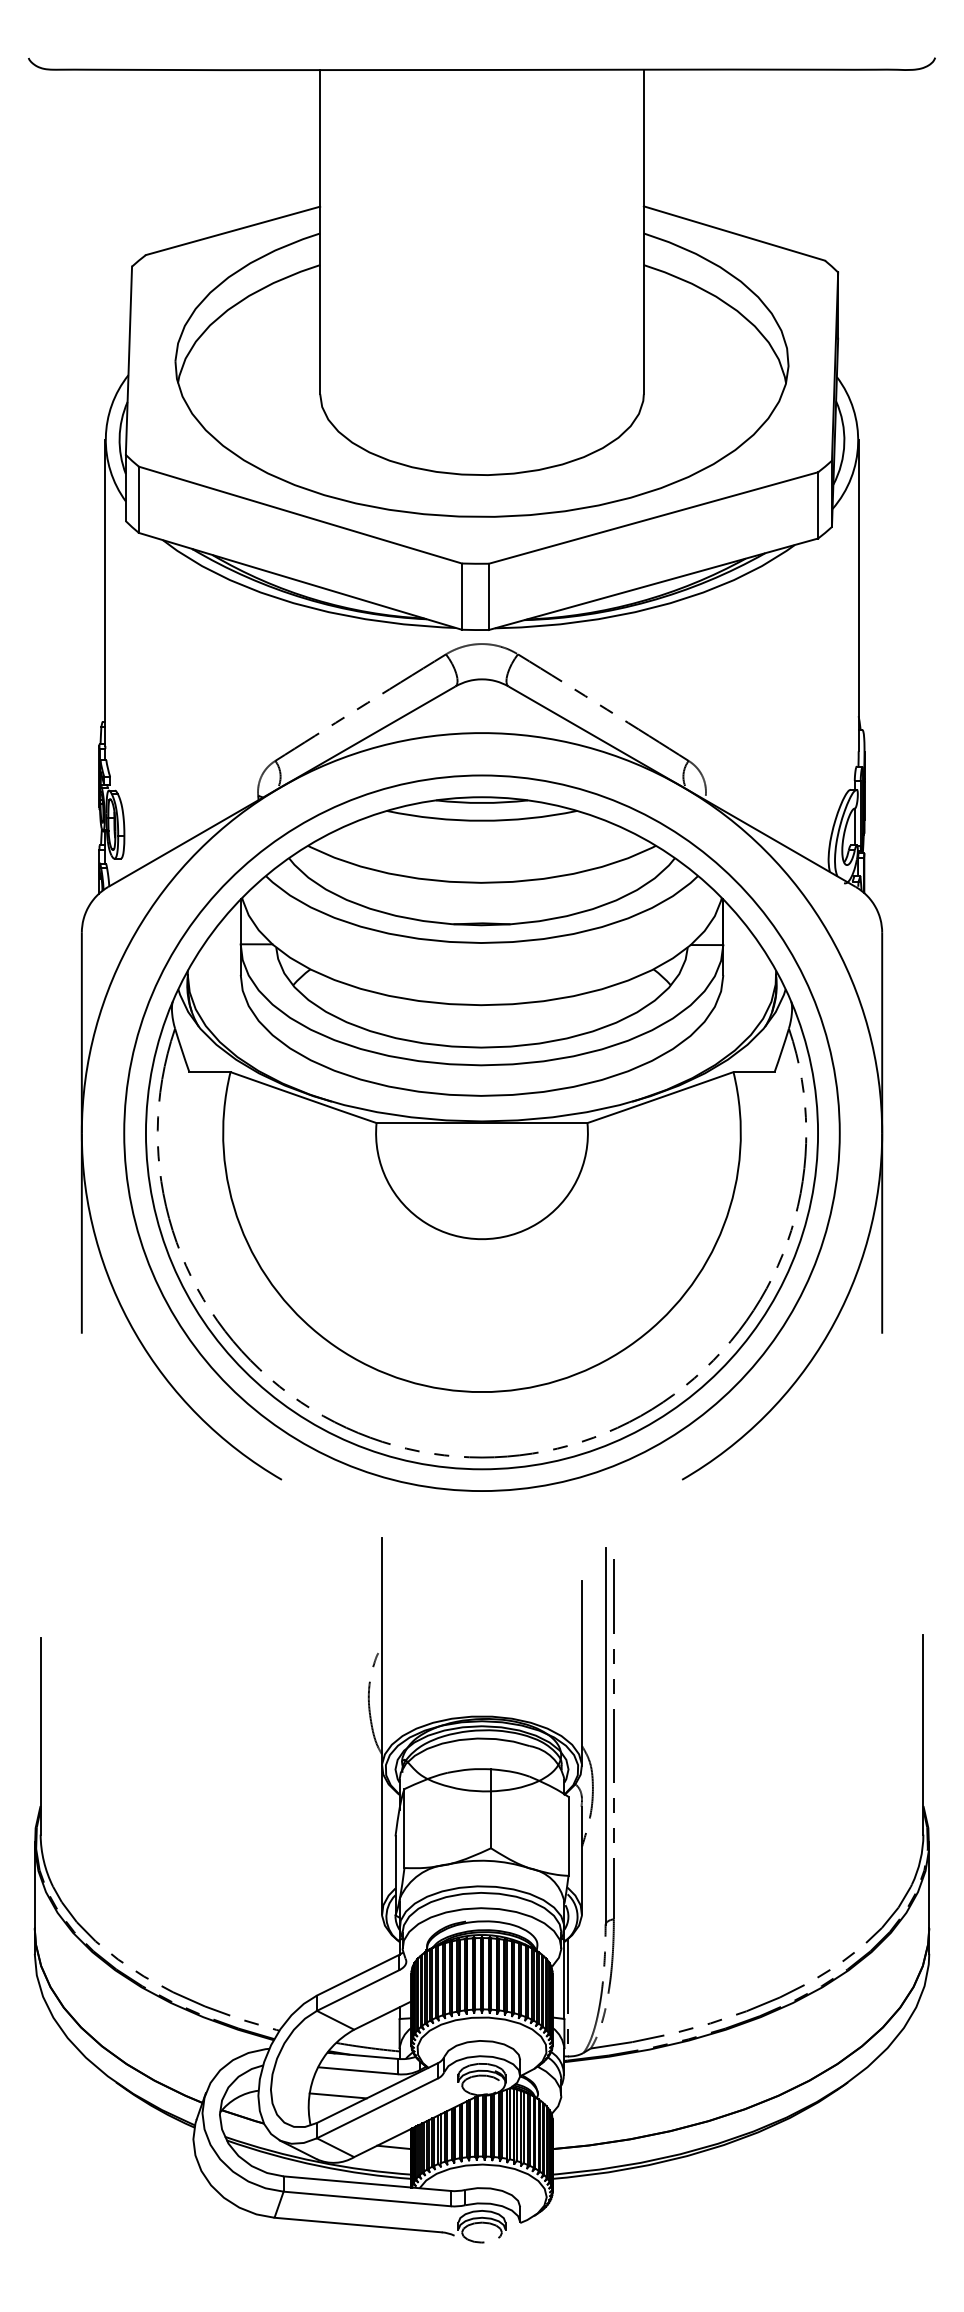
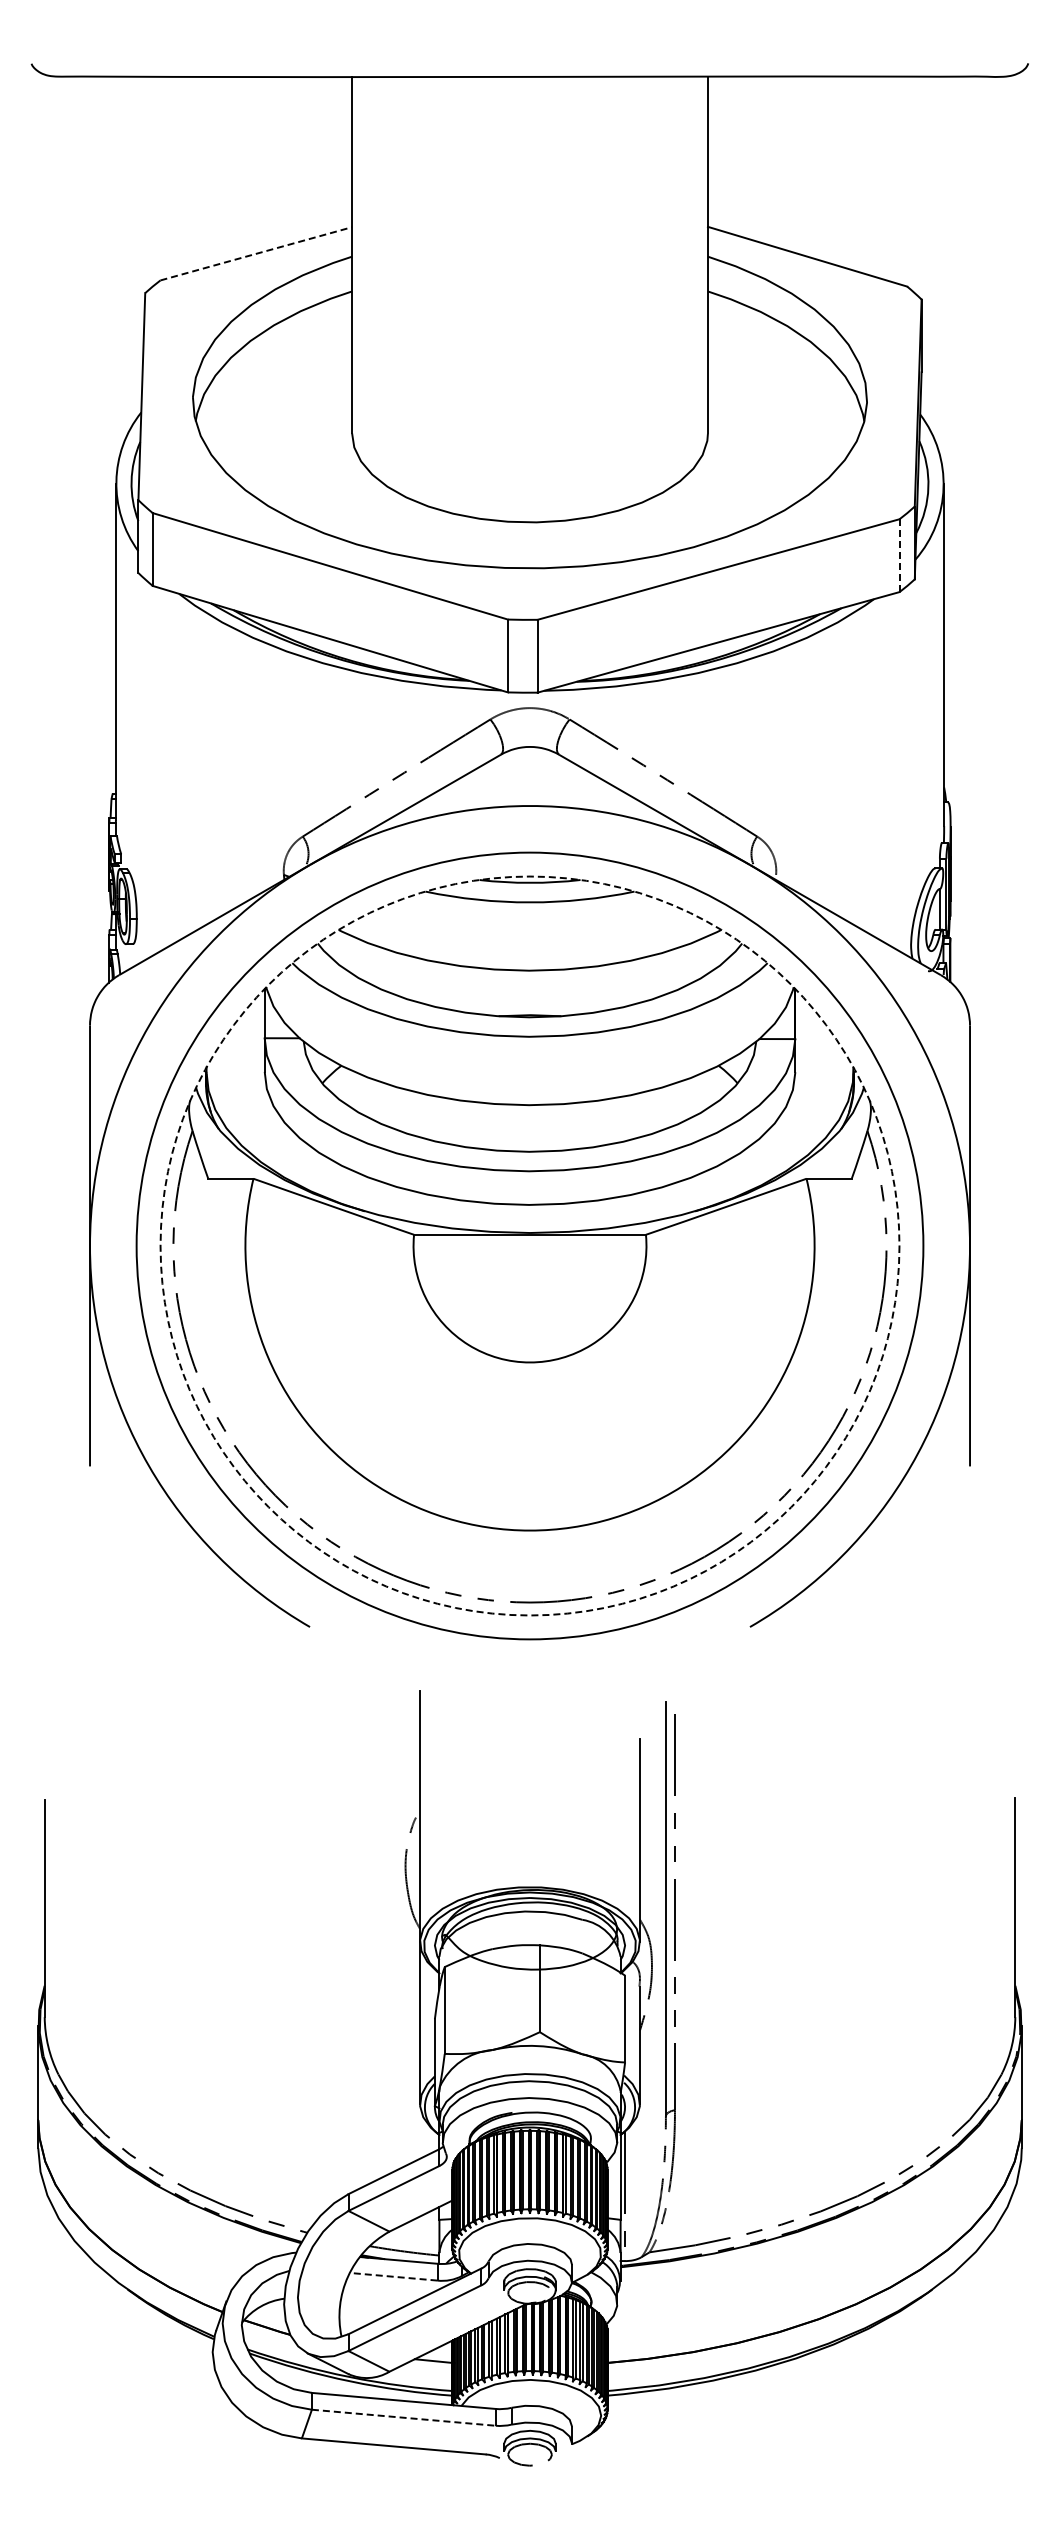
line: (233, 230) -> (256, 253), solid -> dashed
line: (818, 505) -> (899, 555), solid -> dashed
circle: (481, 1132) -> (529, 1245), solid -> dashed
line: (358, 2070) -> (394, 2276), solid -> dashed
line: (337, 2095) -> (371, 2304), removed
line: (367, 2198) -> (404, 2417), solid -> dashed

